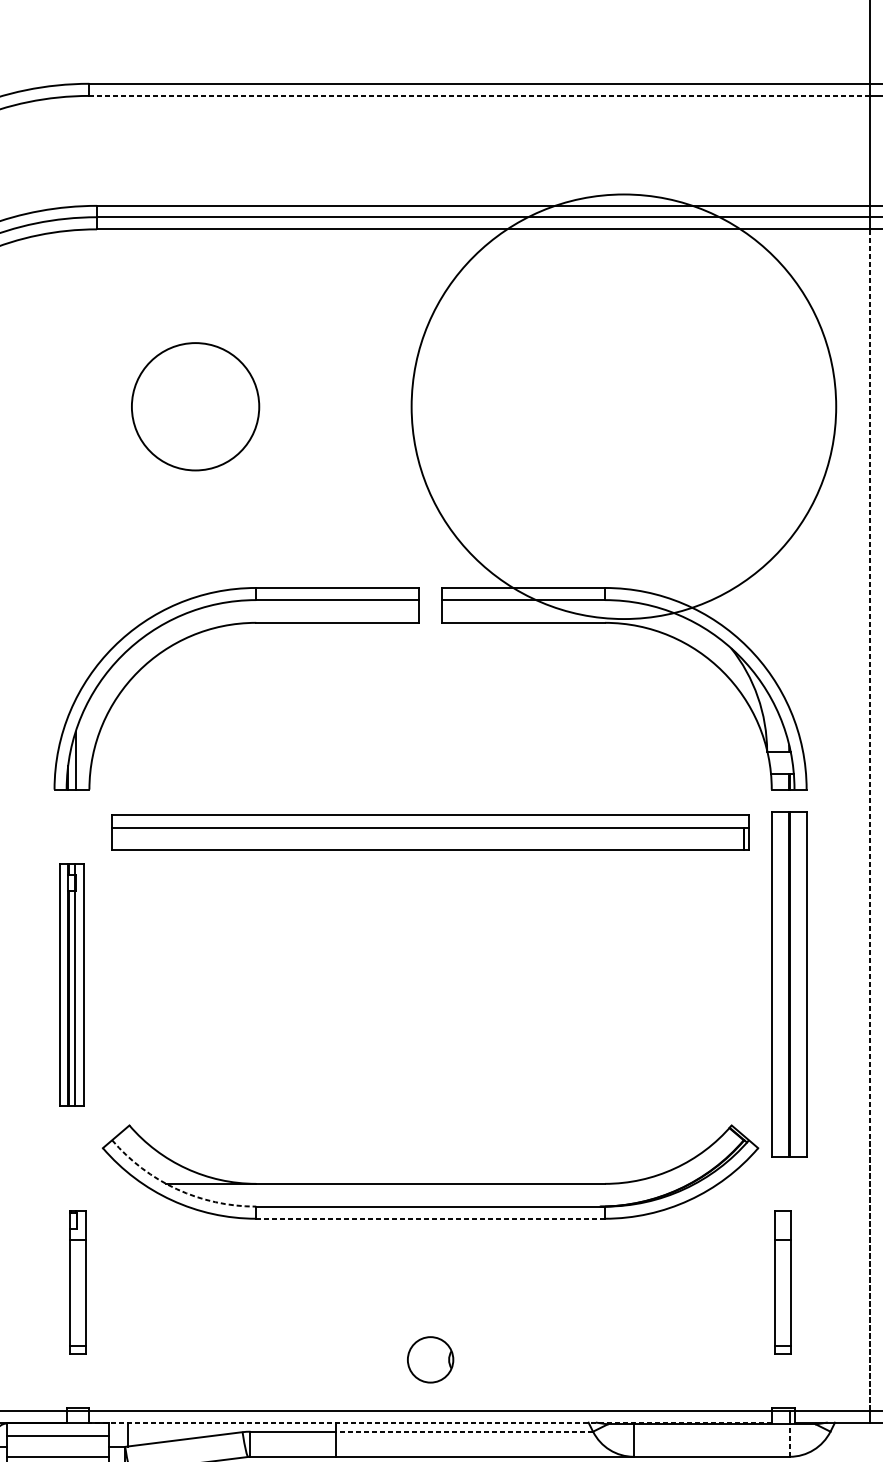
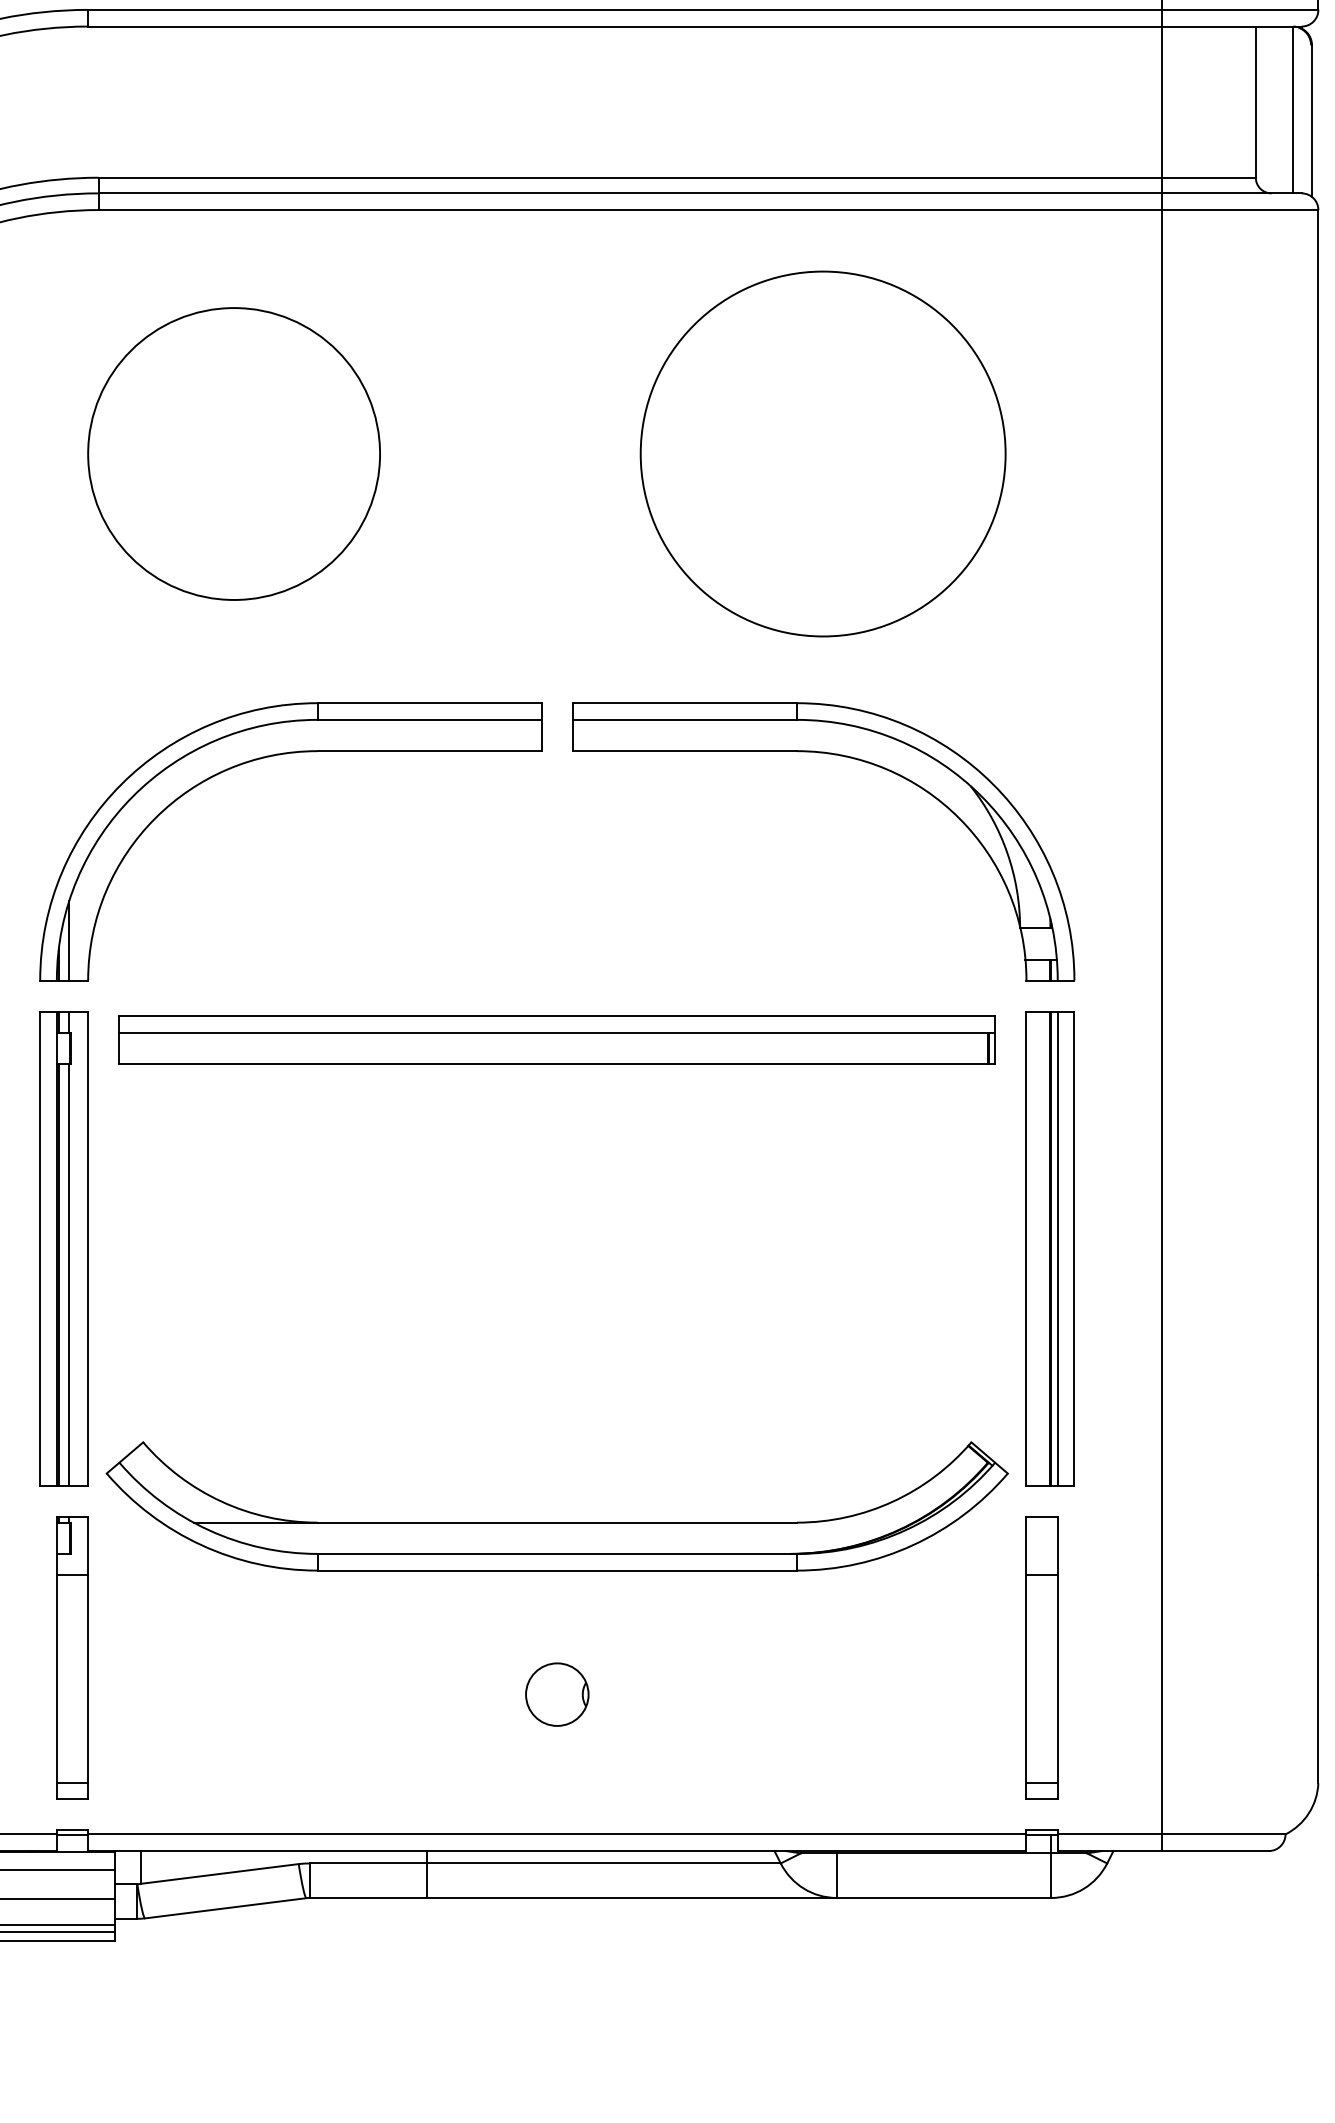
line: (480, 95) -> (625, 26), dashed -> solid
circle: (195, 406) -> (234, 453), size x1.67
circle: (623, 406) -> (822, 453), size x0.62
line: (870, 819) -> (1162, 1021), dashed -> solid
part: (71, 984) -> (63, 1248), size x1.43
line: (794, 984) -> (1057, 1248), added
arc: (176, 1189) -> (208, 1530), dashed -> solid
line: (430, 1218) -> (557, 1570), dashed -> solid
part: (78, 1281) -> (72, 1657), size x1.43
part: (782, 1281) -> (1041, 1657), size x1.43
part: (430, 1359) -> (557, 1694), moved
line: (430, 1423) -> (556, 1851), dashed -> solid
line: (464, 1431) -> (603, 1863), dashed -> solid
line: (789, 1440) -> (1051, 1875), dashed -> solid

